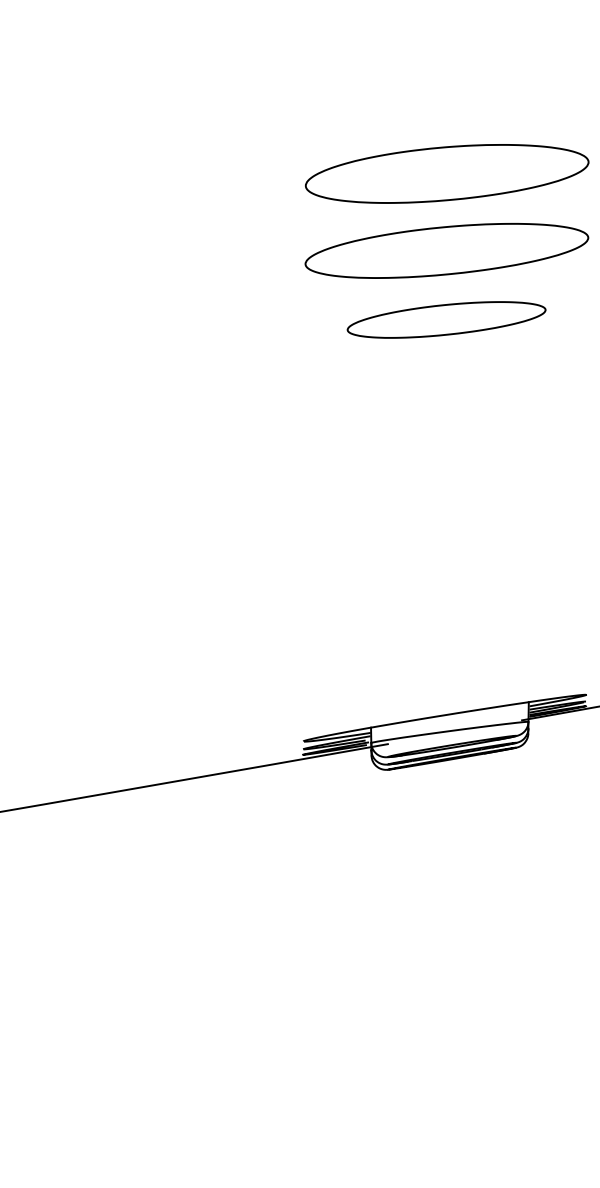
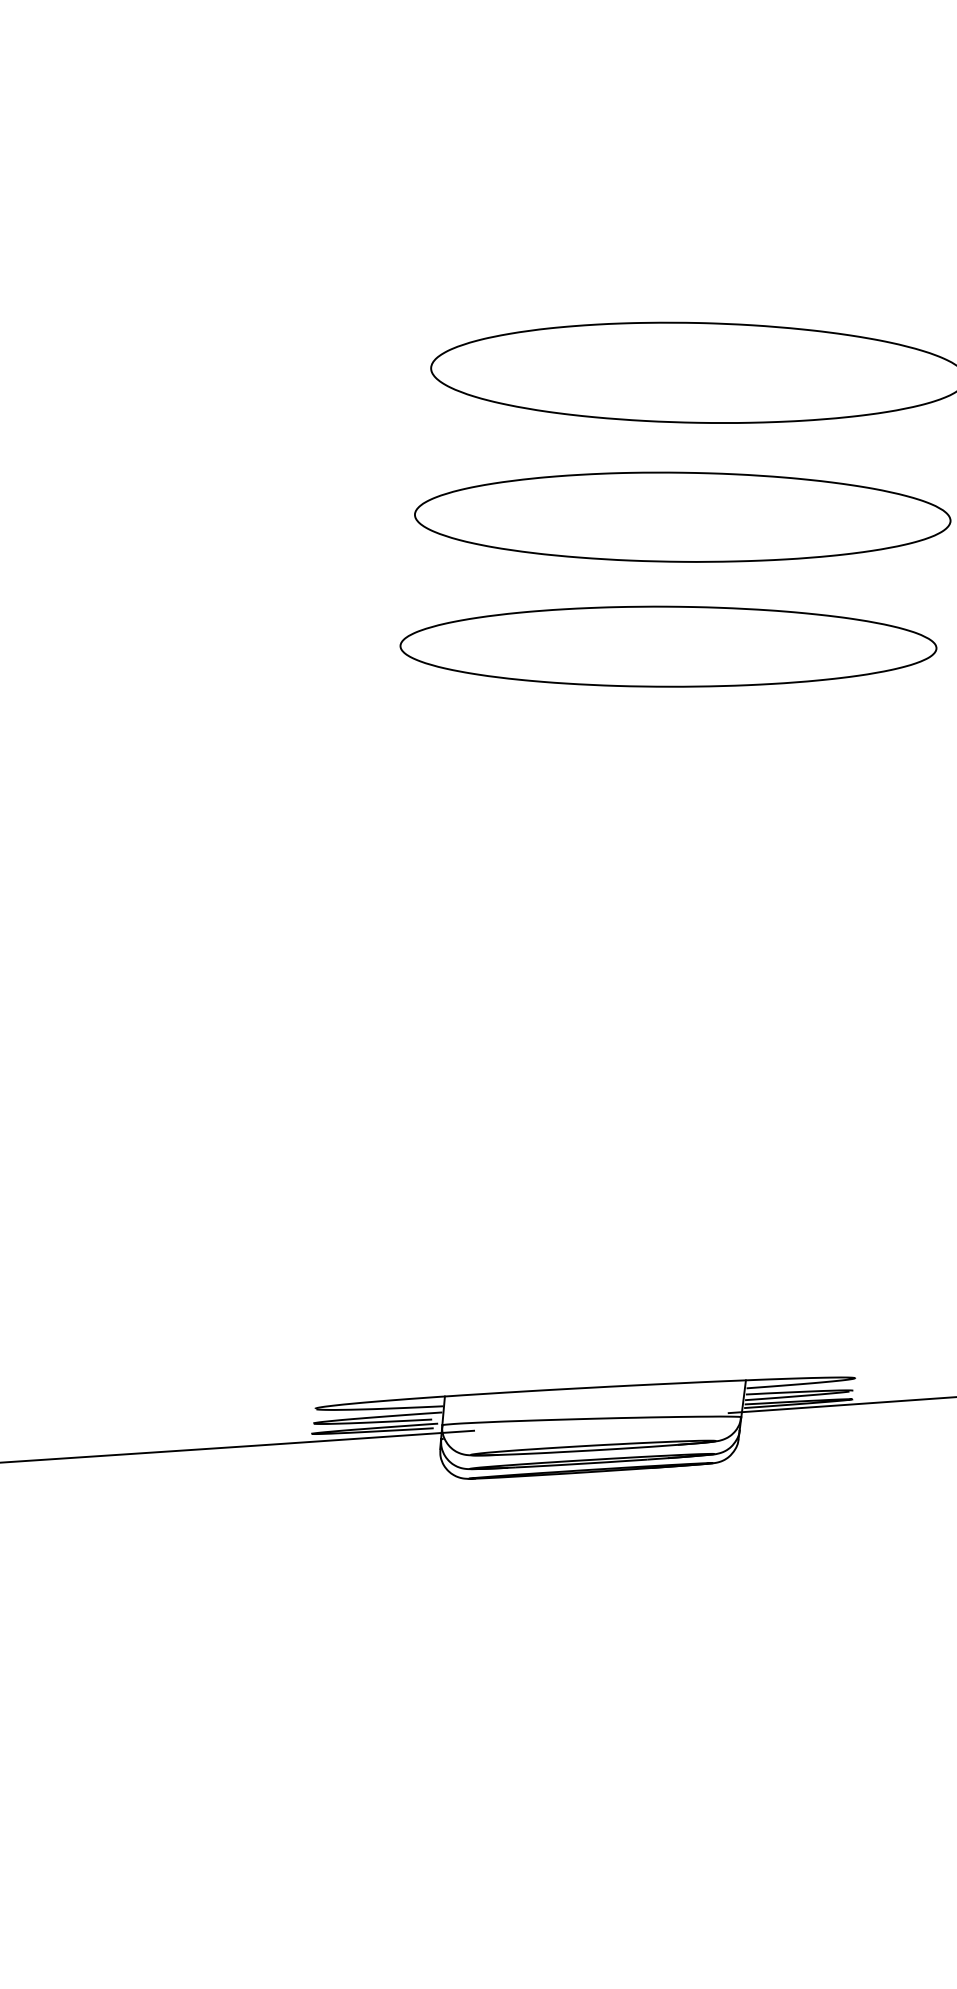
part: (446, 319) -> (668, 646), size x1.43

